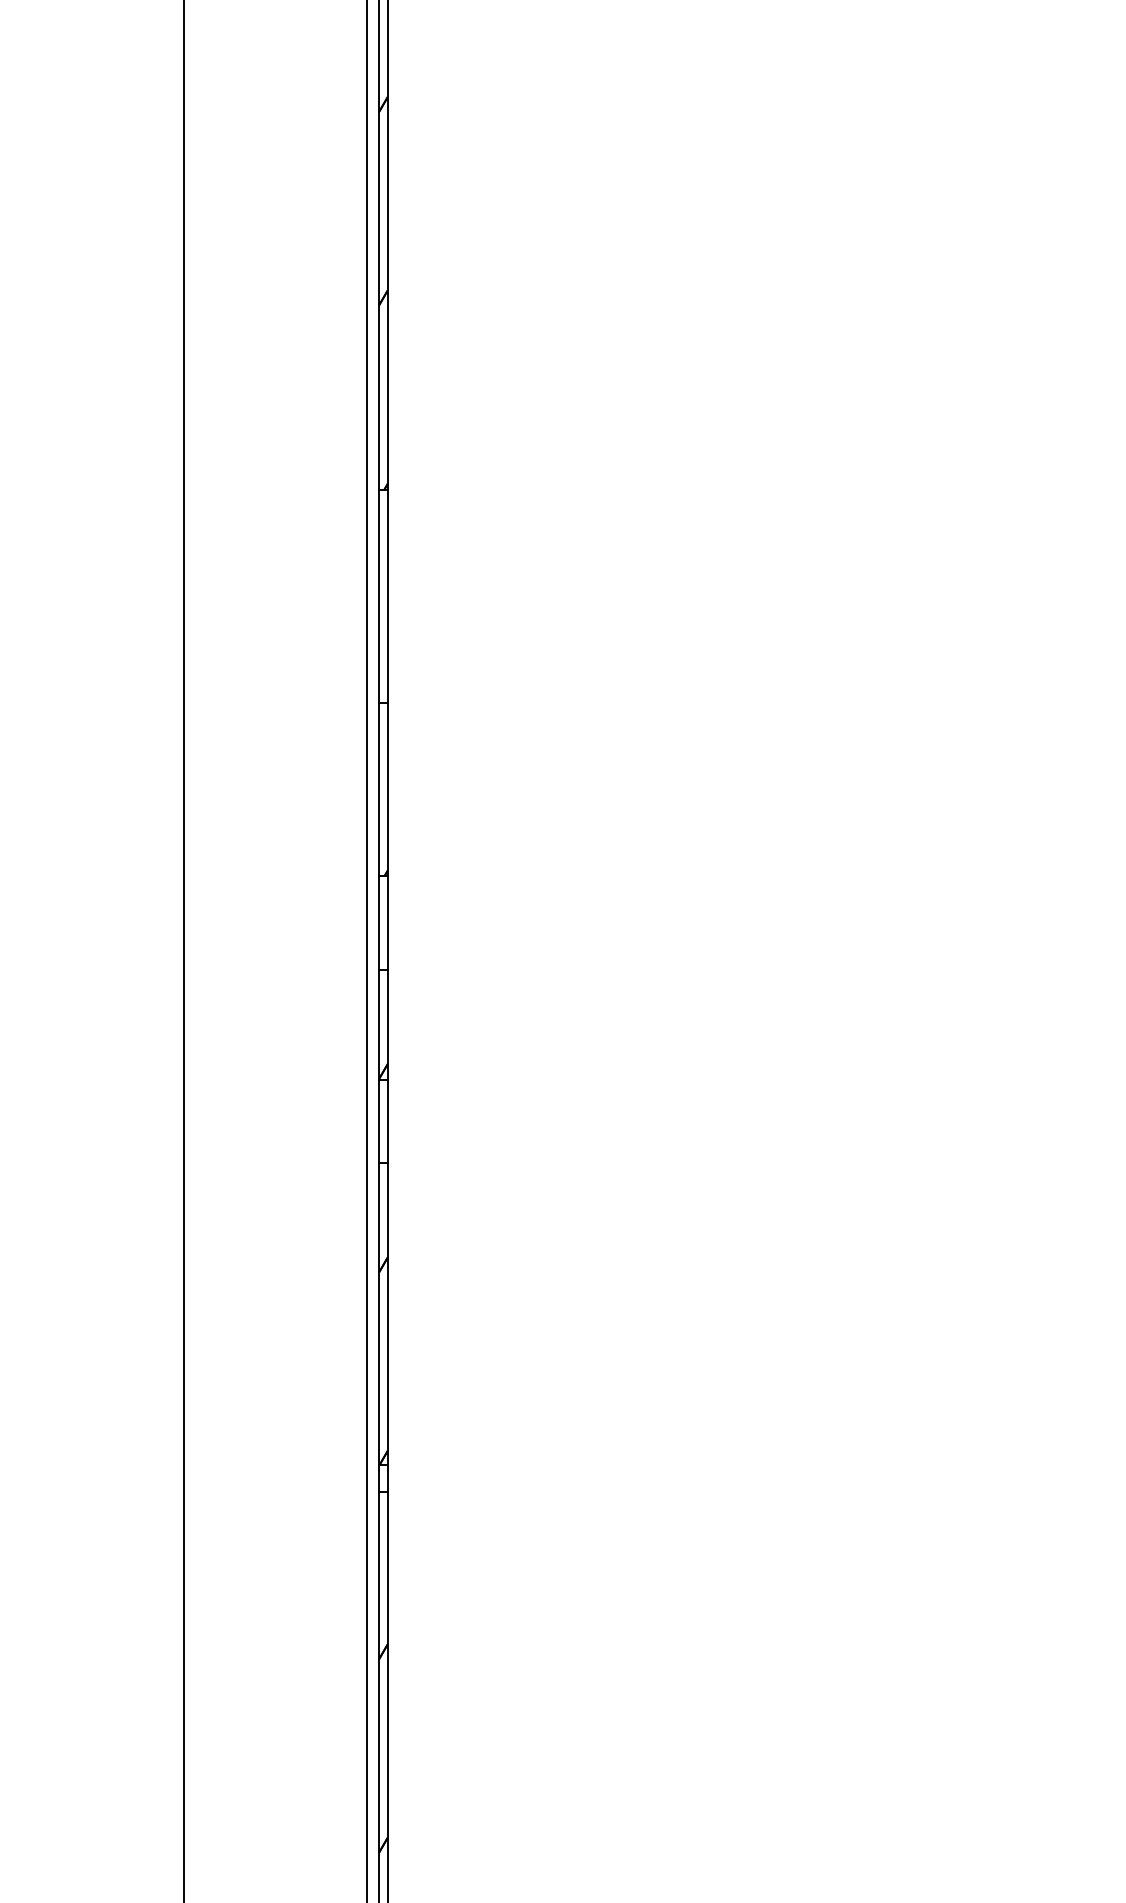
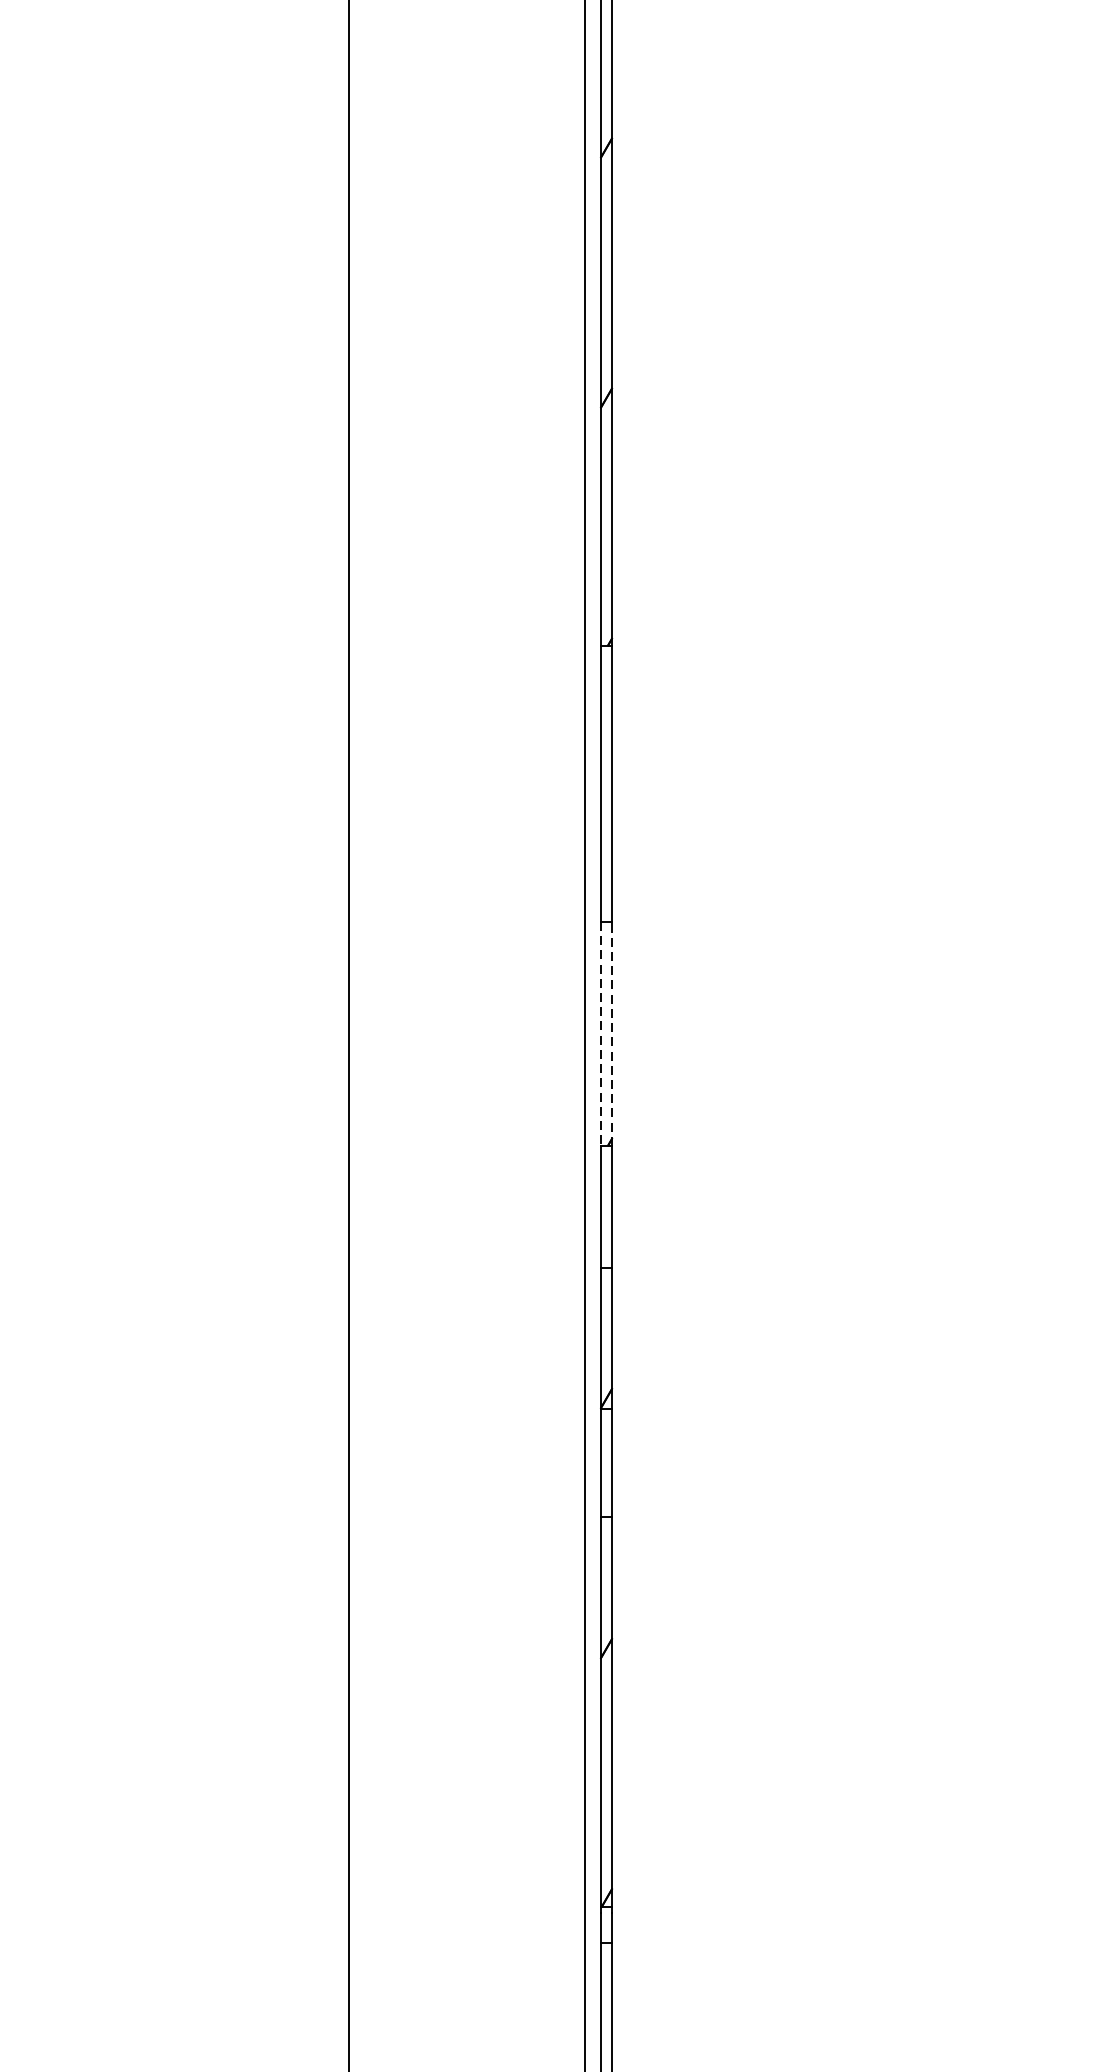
line: (378, 789) -> (600, 1033), solid -> dashed
line: (388, 789) -> (613, 1033), solid -> dashed

